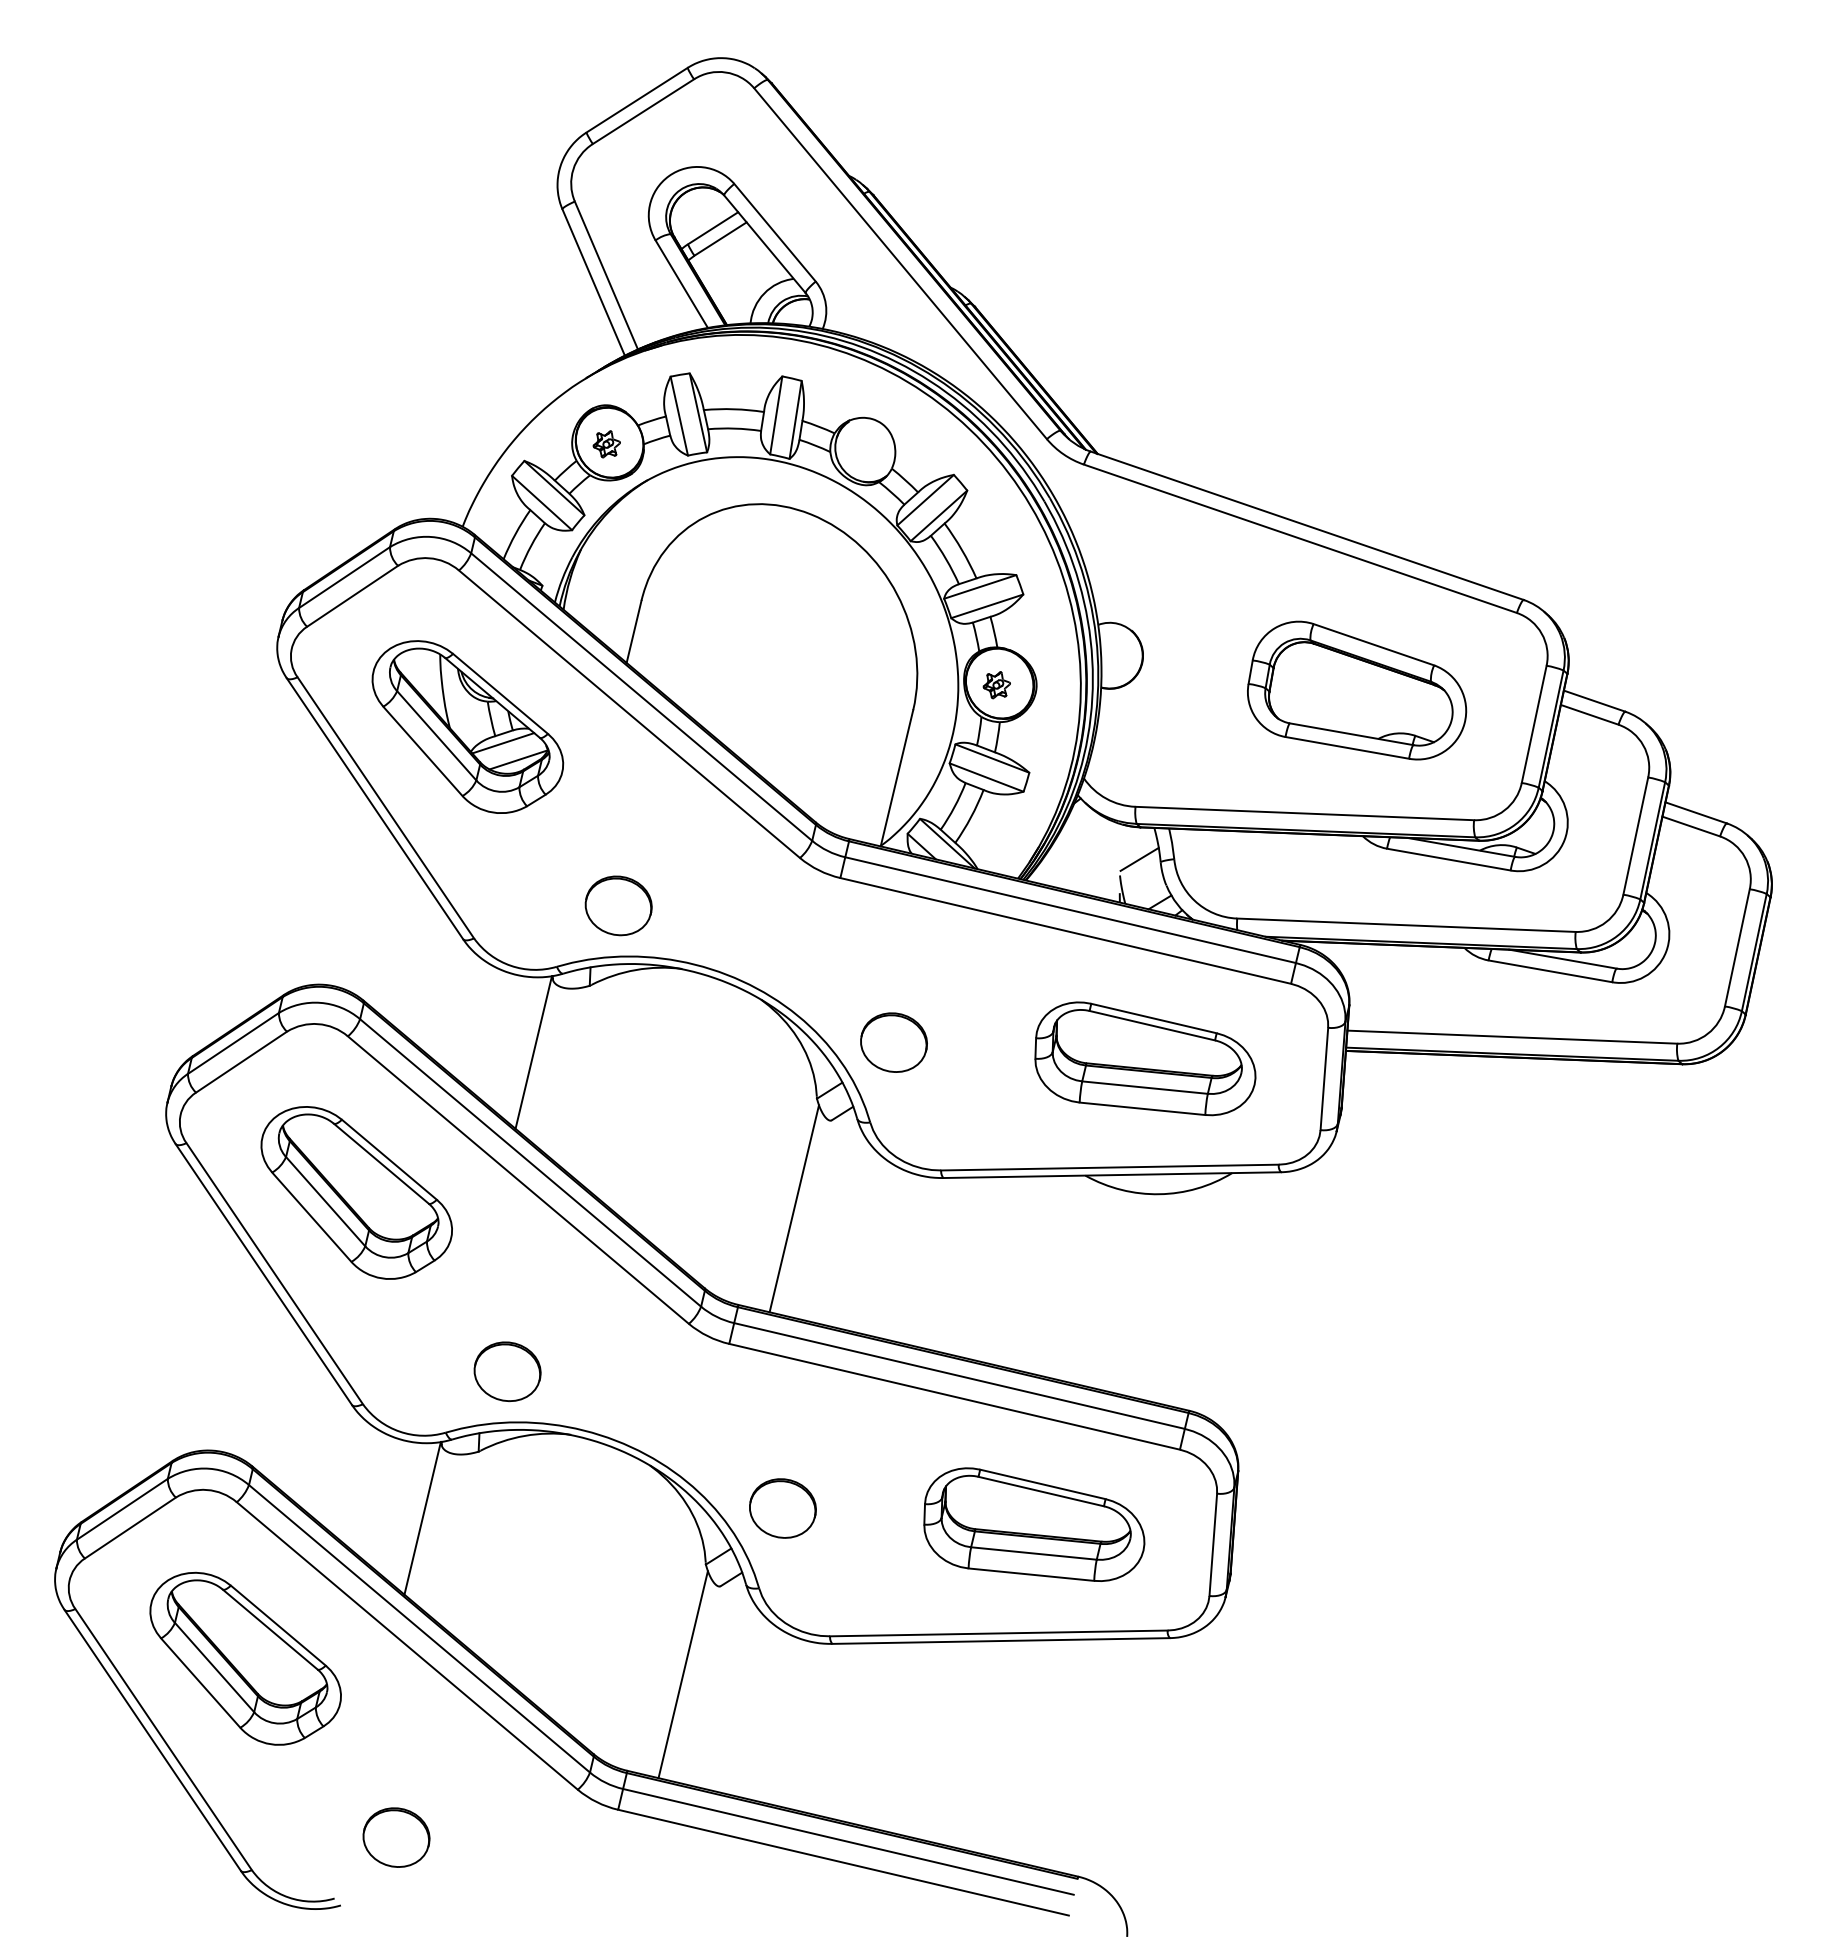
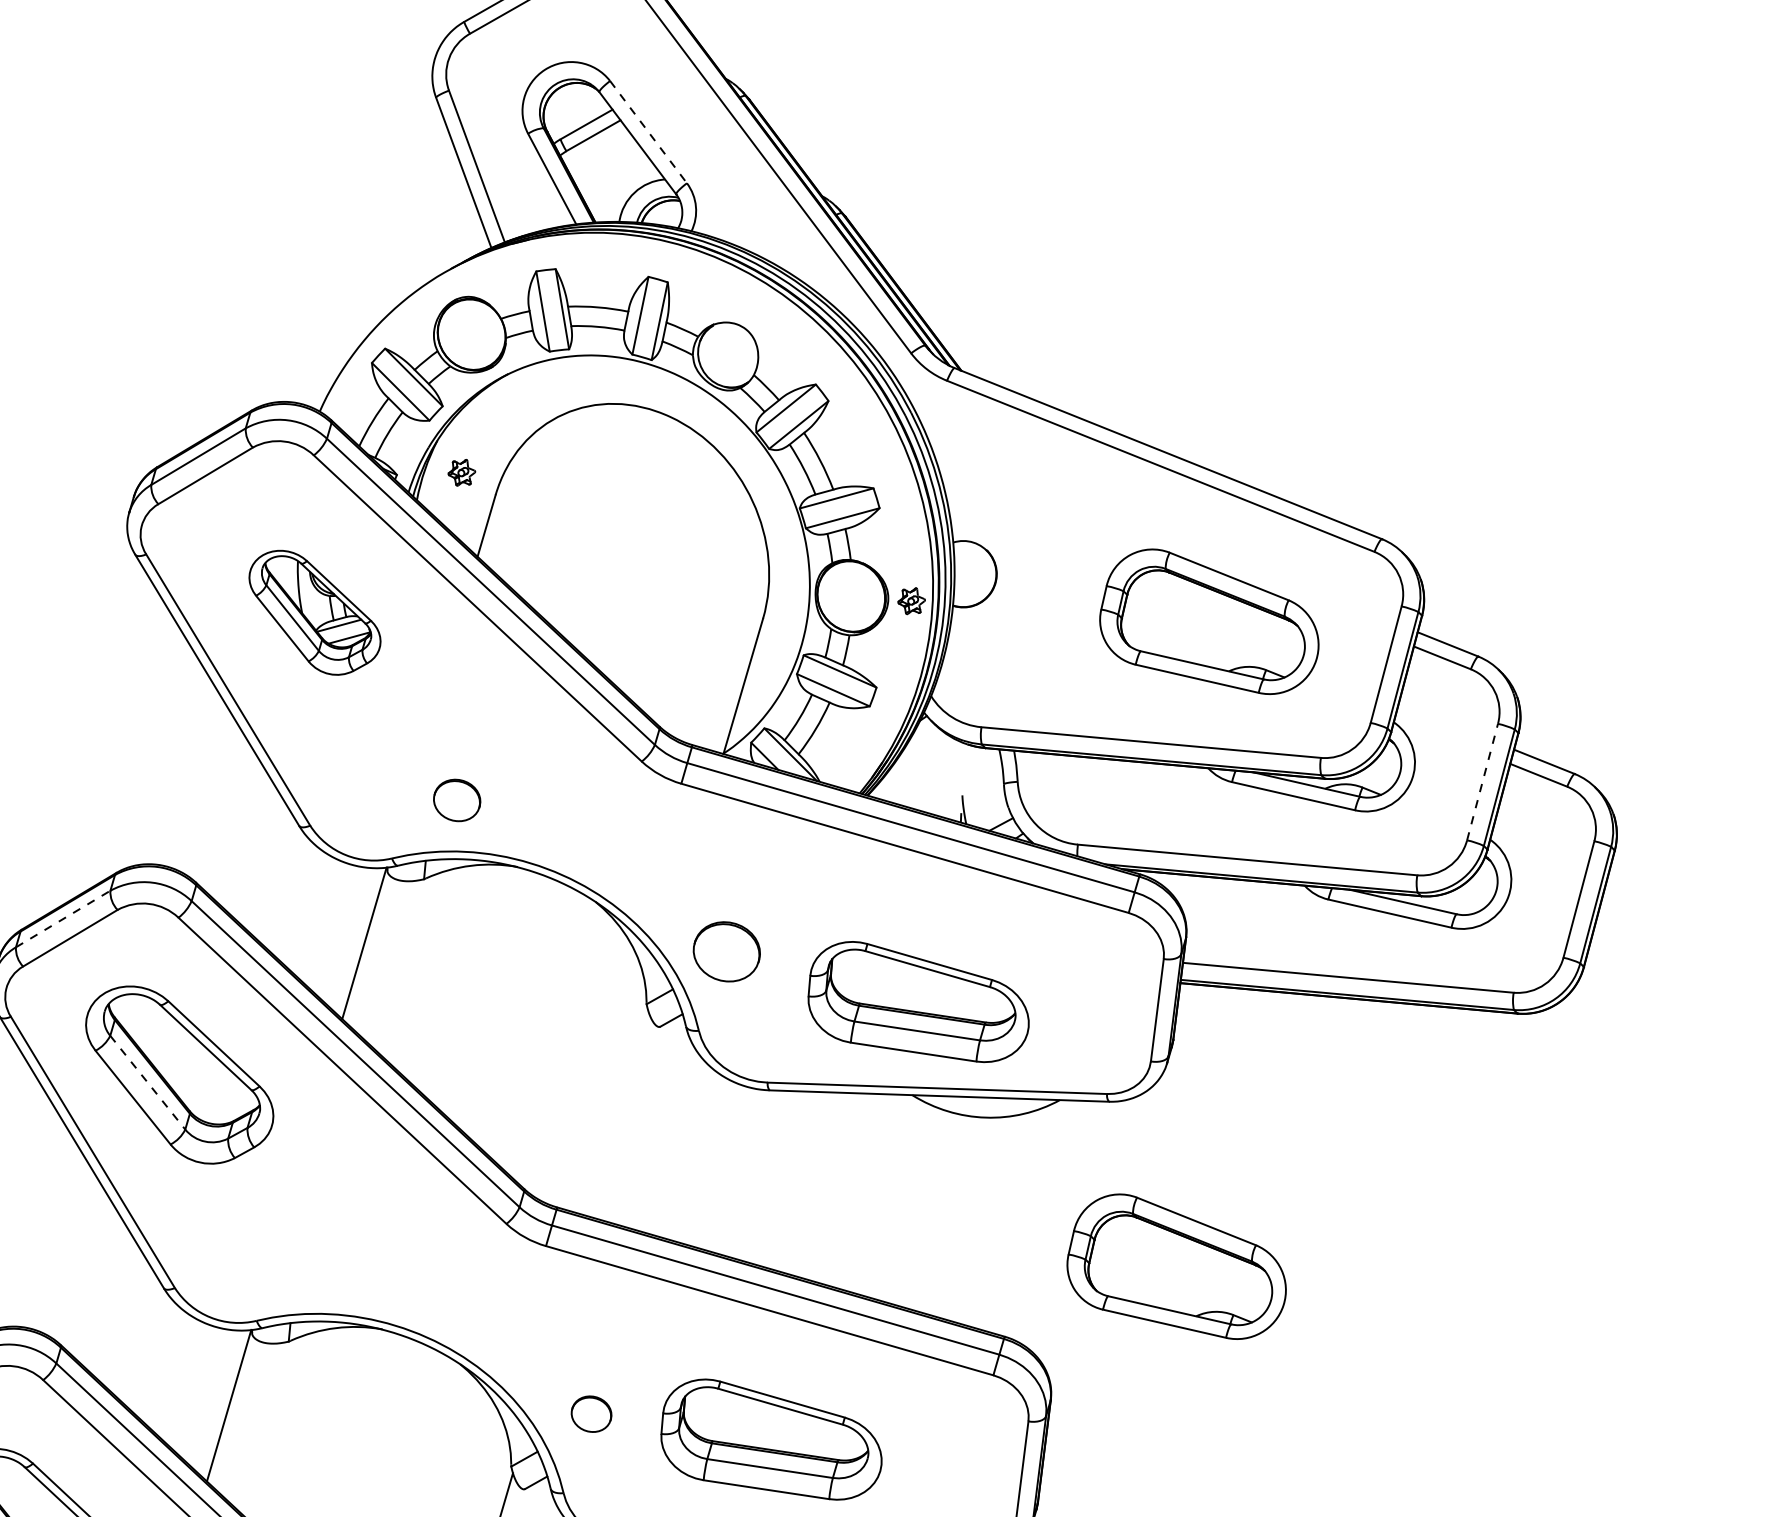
line: (775, 232) -> (649, 131), solid -> dashed
part: (606, 444) -> (461, 472), moved
part: (996, 685) -> (911, 601), moved
part: (467, 726) -> (314, 612), size x0.7
line: (1635, 836) -> (1482, 782), solid -> dashed
line: (1139, 858) -> (982, 779), removed
part: (618, 905) -> (457, 800), size x0.7
line: (233, 1043) -> (63, 919), solid -> dashed
part: (1145, 1058) -> (919, 1001), moved
line: (325, 1201) -> (147, 1082), solid -> dashed
line: (794, 1208) -> (618, 1113), removed
part: (1357, 1332) -> (1177, 1266), added
part: (507, 1371) -> (321, 1262), removed
part: (782, 1508) -> (591, 1414), size x0.6
part: (1034, 1524) -> (772, 1439), moved

